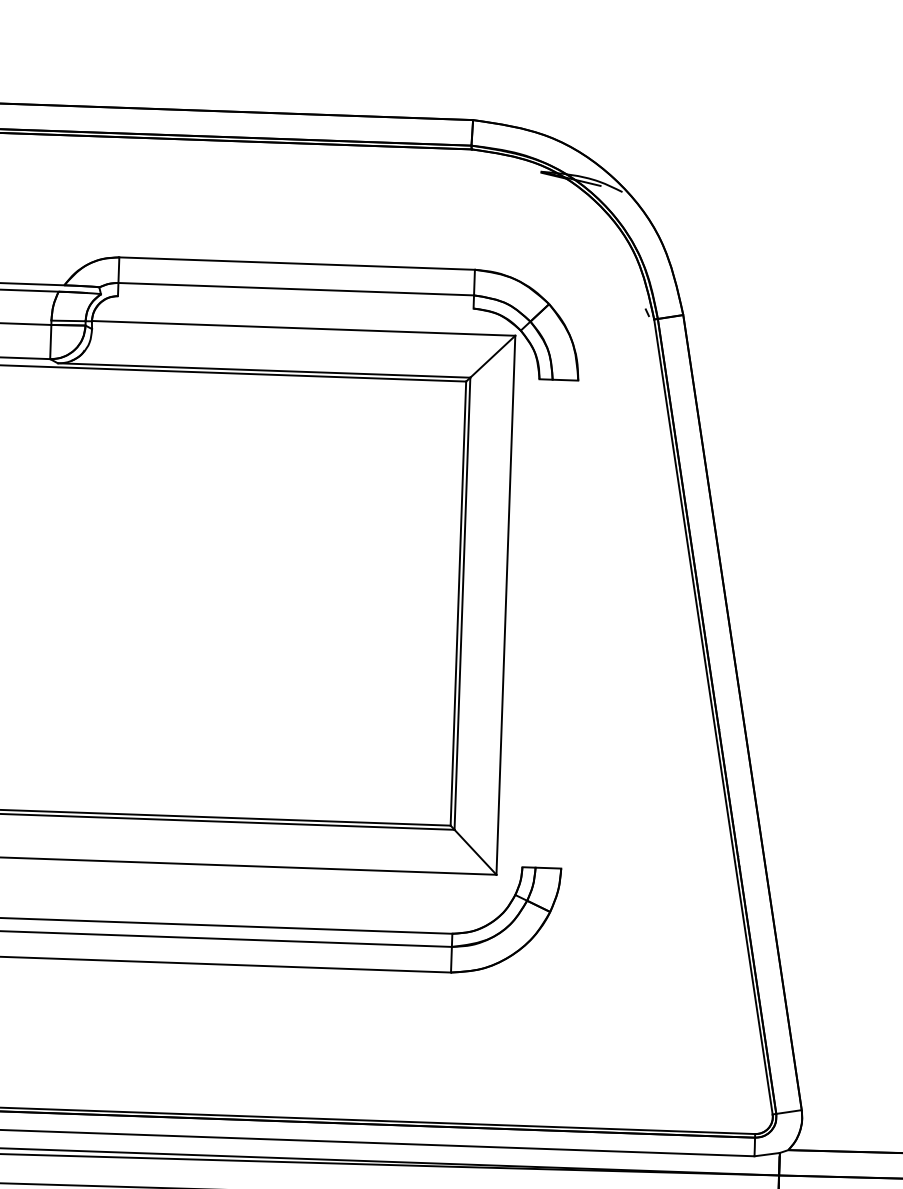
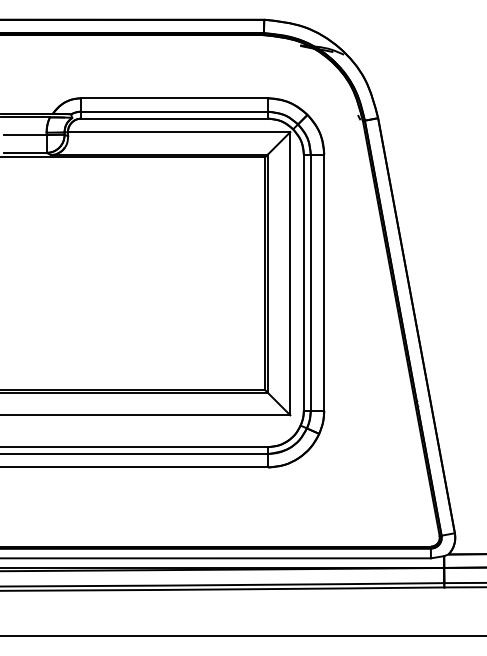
line: (295, 302) -> (174, 118), added
line: (530, 622) -> (303, 282), added
line: (543, 623) -> (310, 282), added
line: (570, 624) -> (324, 282), added

